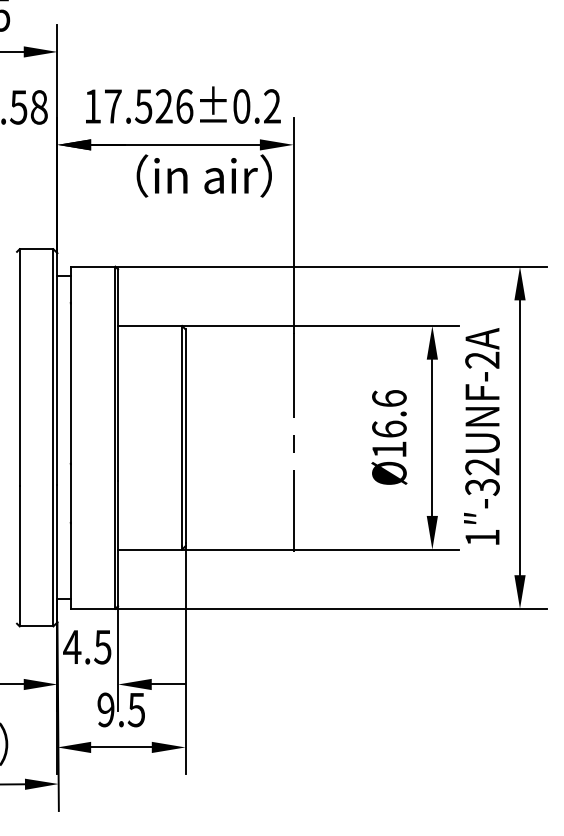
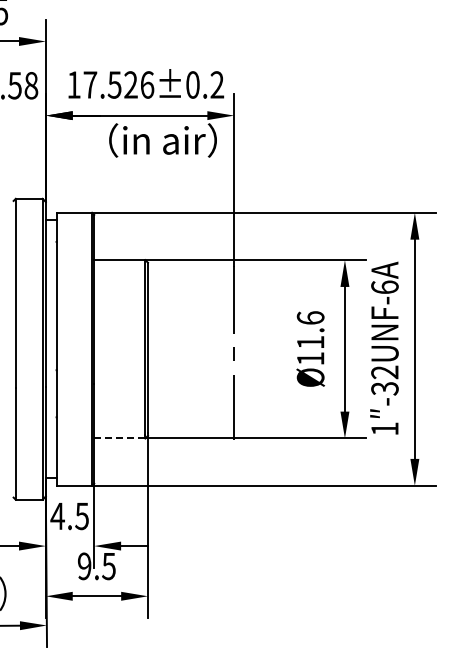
text: (481, 360) -> (384, 287), -32UNF-2A -> -32UNF-6A
text: (389, 428) -> (310, 341), Ø16.6 -> Ø11.6
line: (149, 549) -> (119, 438), solid -> dashed

